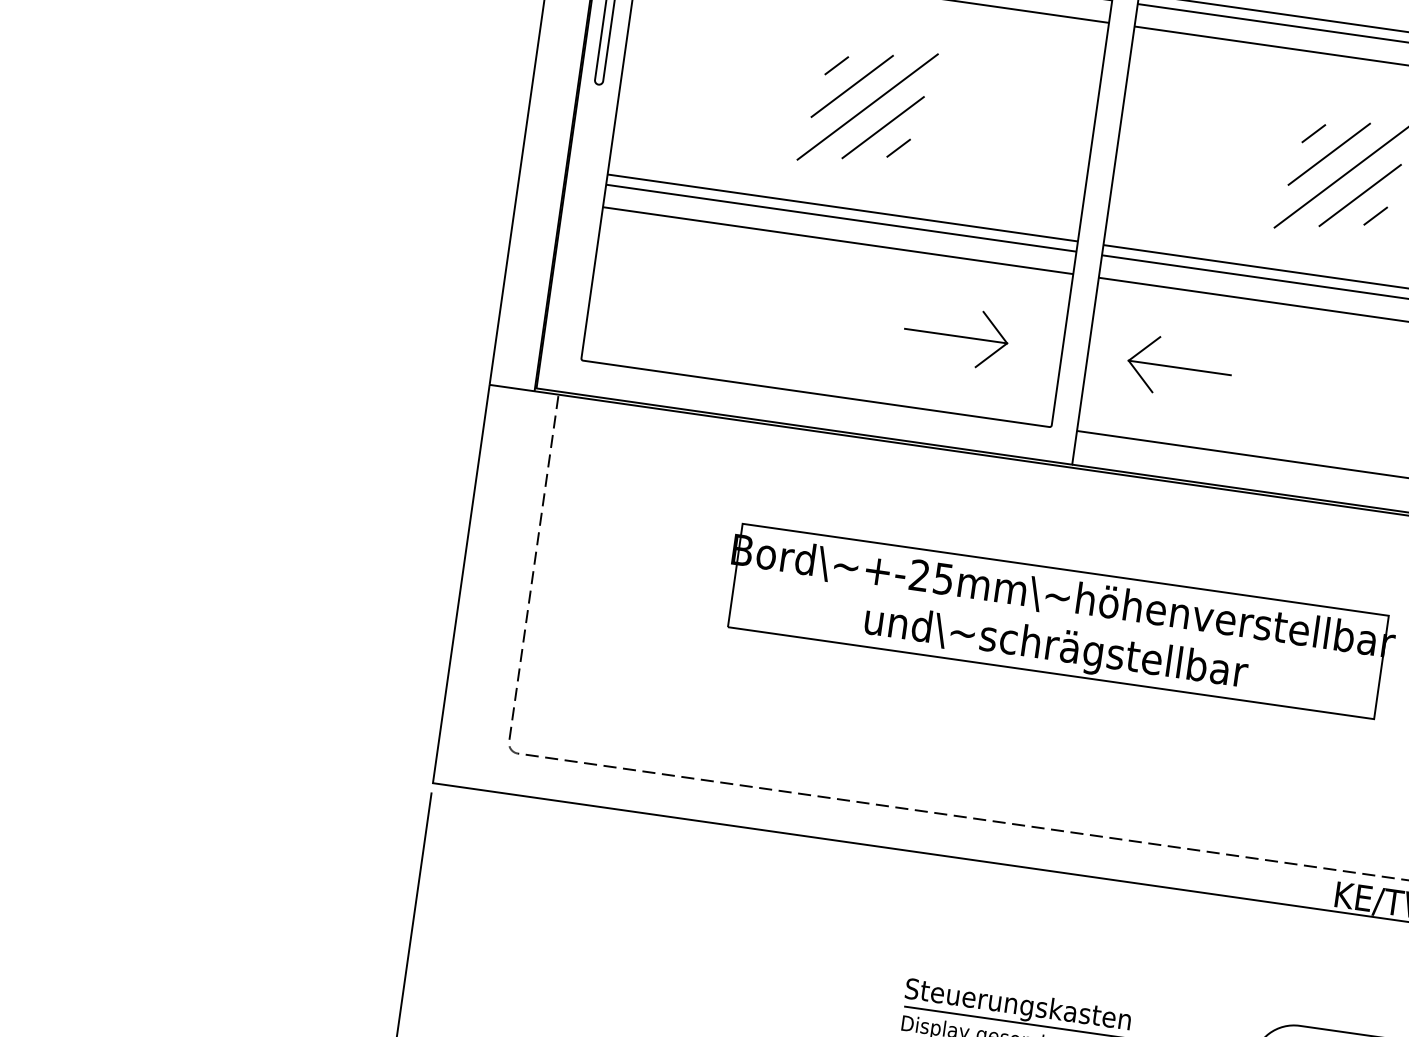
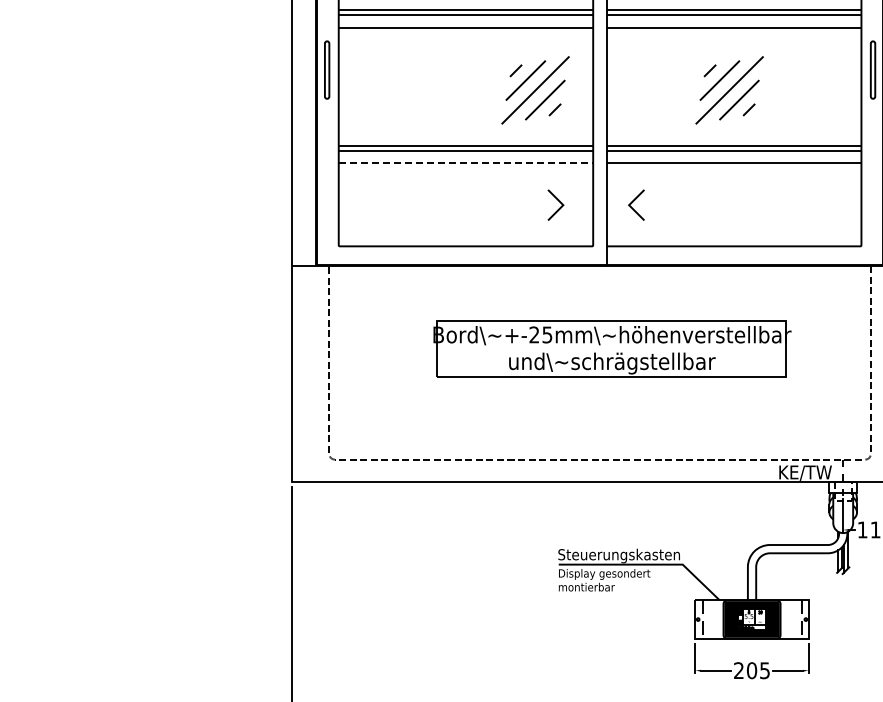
part: (867, 107) -> (535, 90), moved
line: (839, 240) -> (466, 163), solid -> dashed
line: (955, 336) -> (535, 205), removed
line: (1179, 368) -> (656, 205), removed

